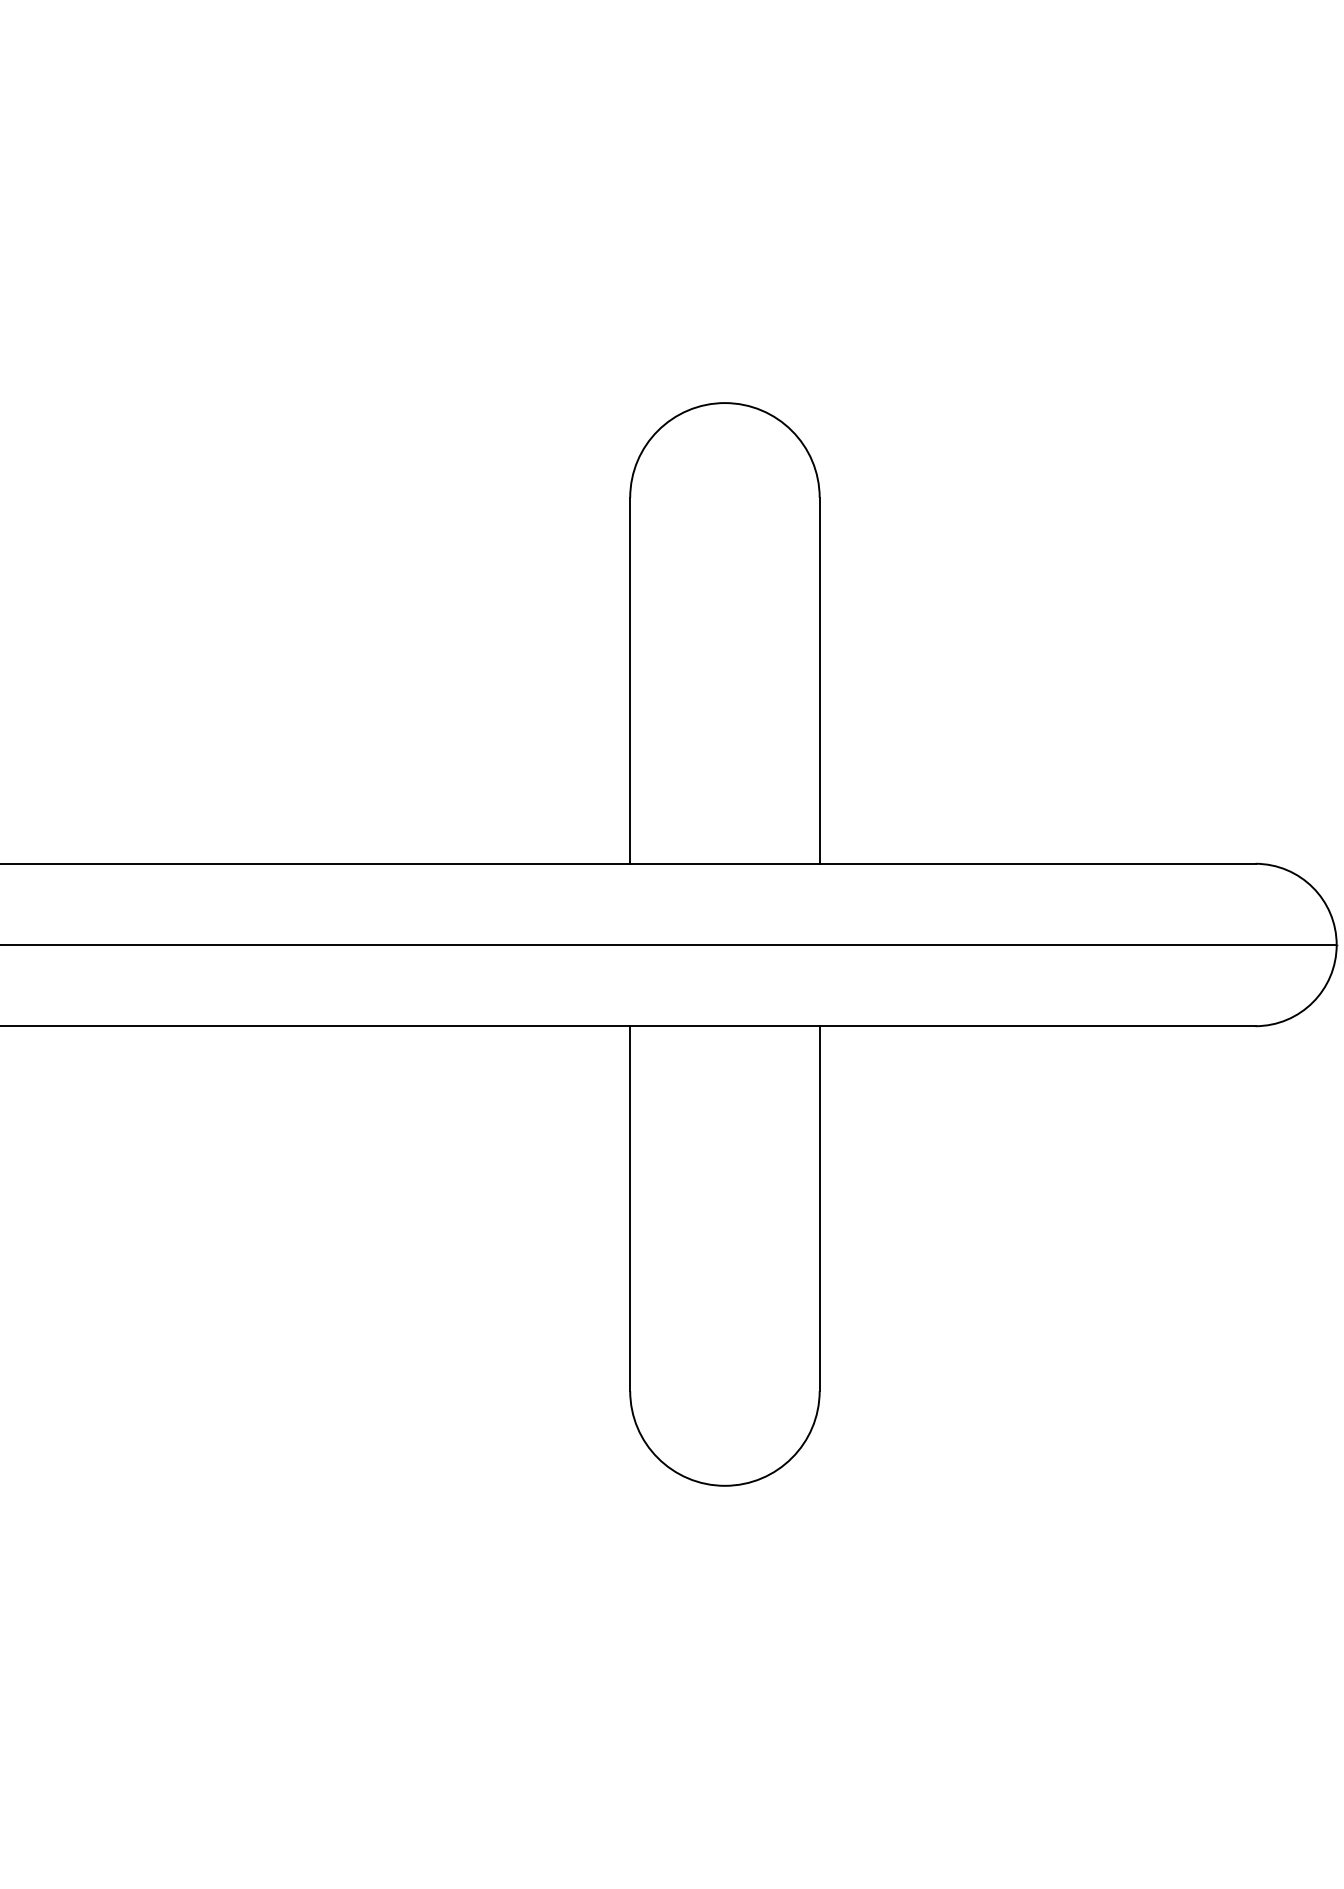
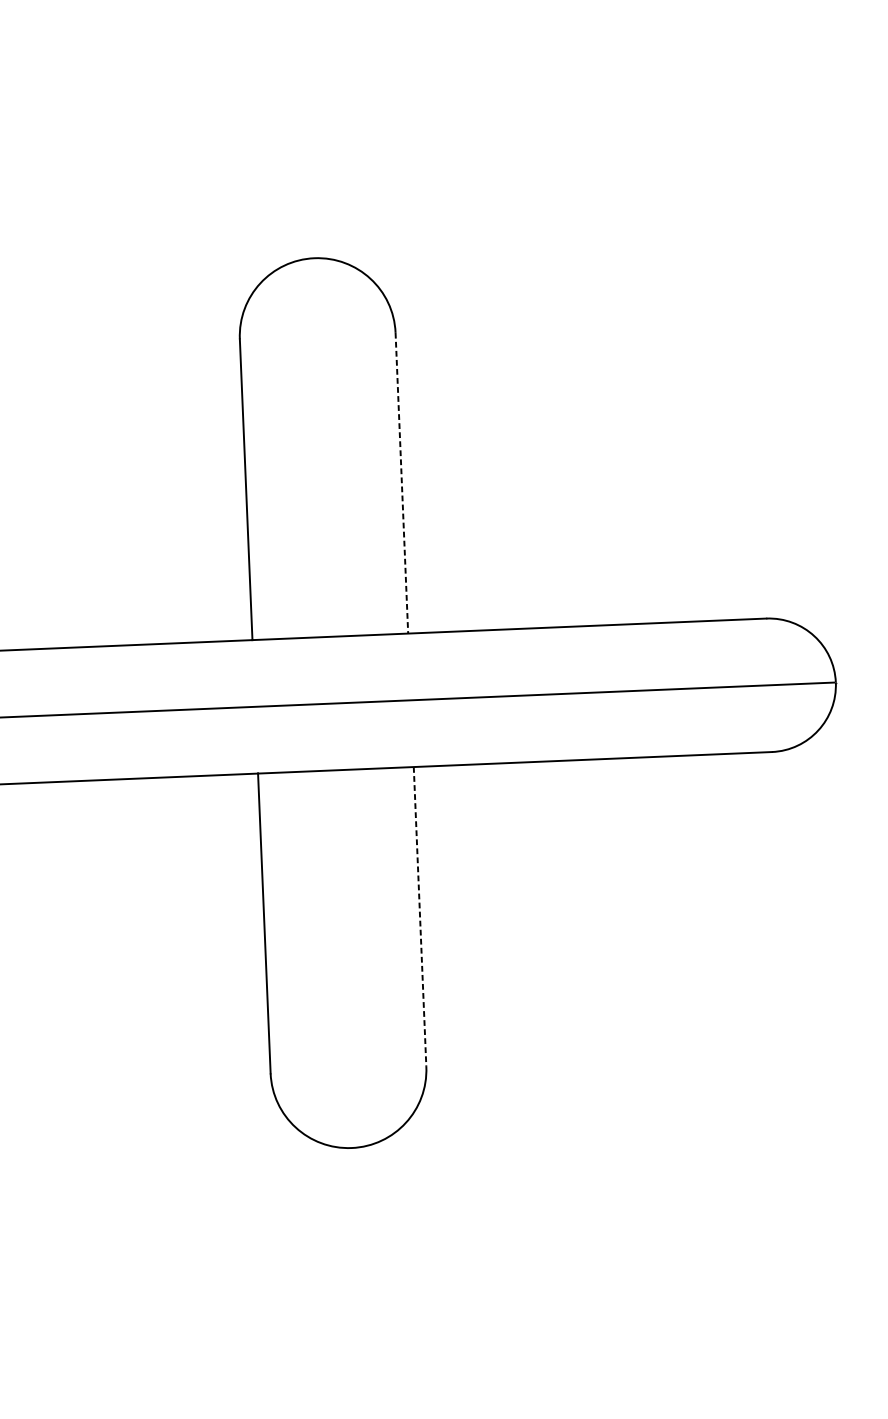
line: (819, 680) -> (401, 482), solid -> dashed
line: (819, 1209) -> (419, 917), solid -> dashed

